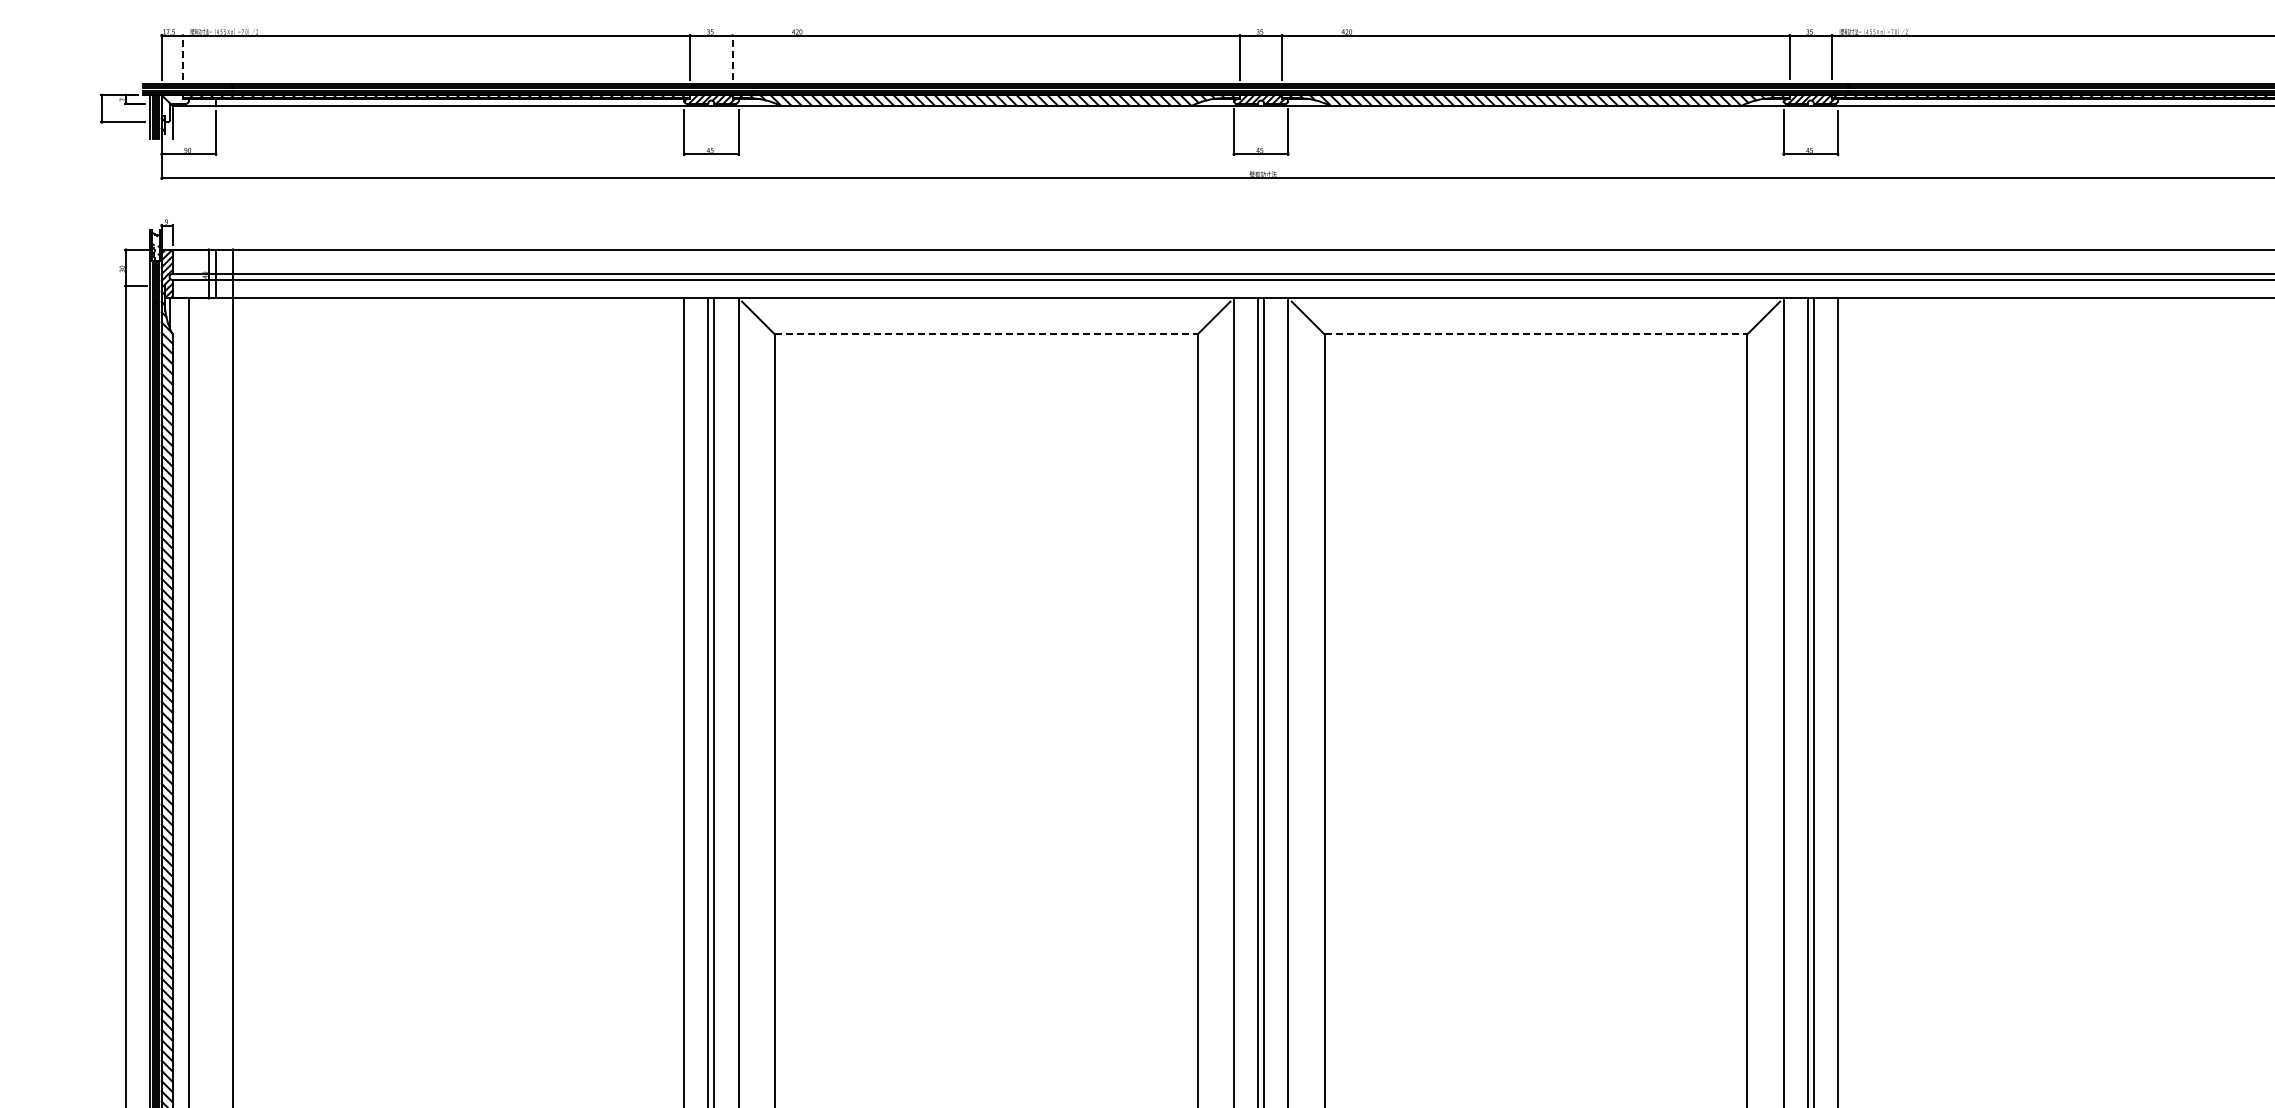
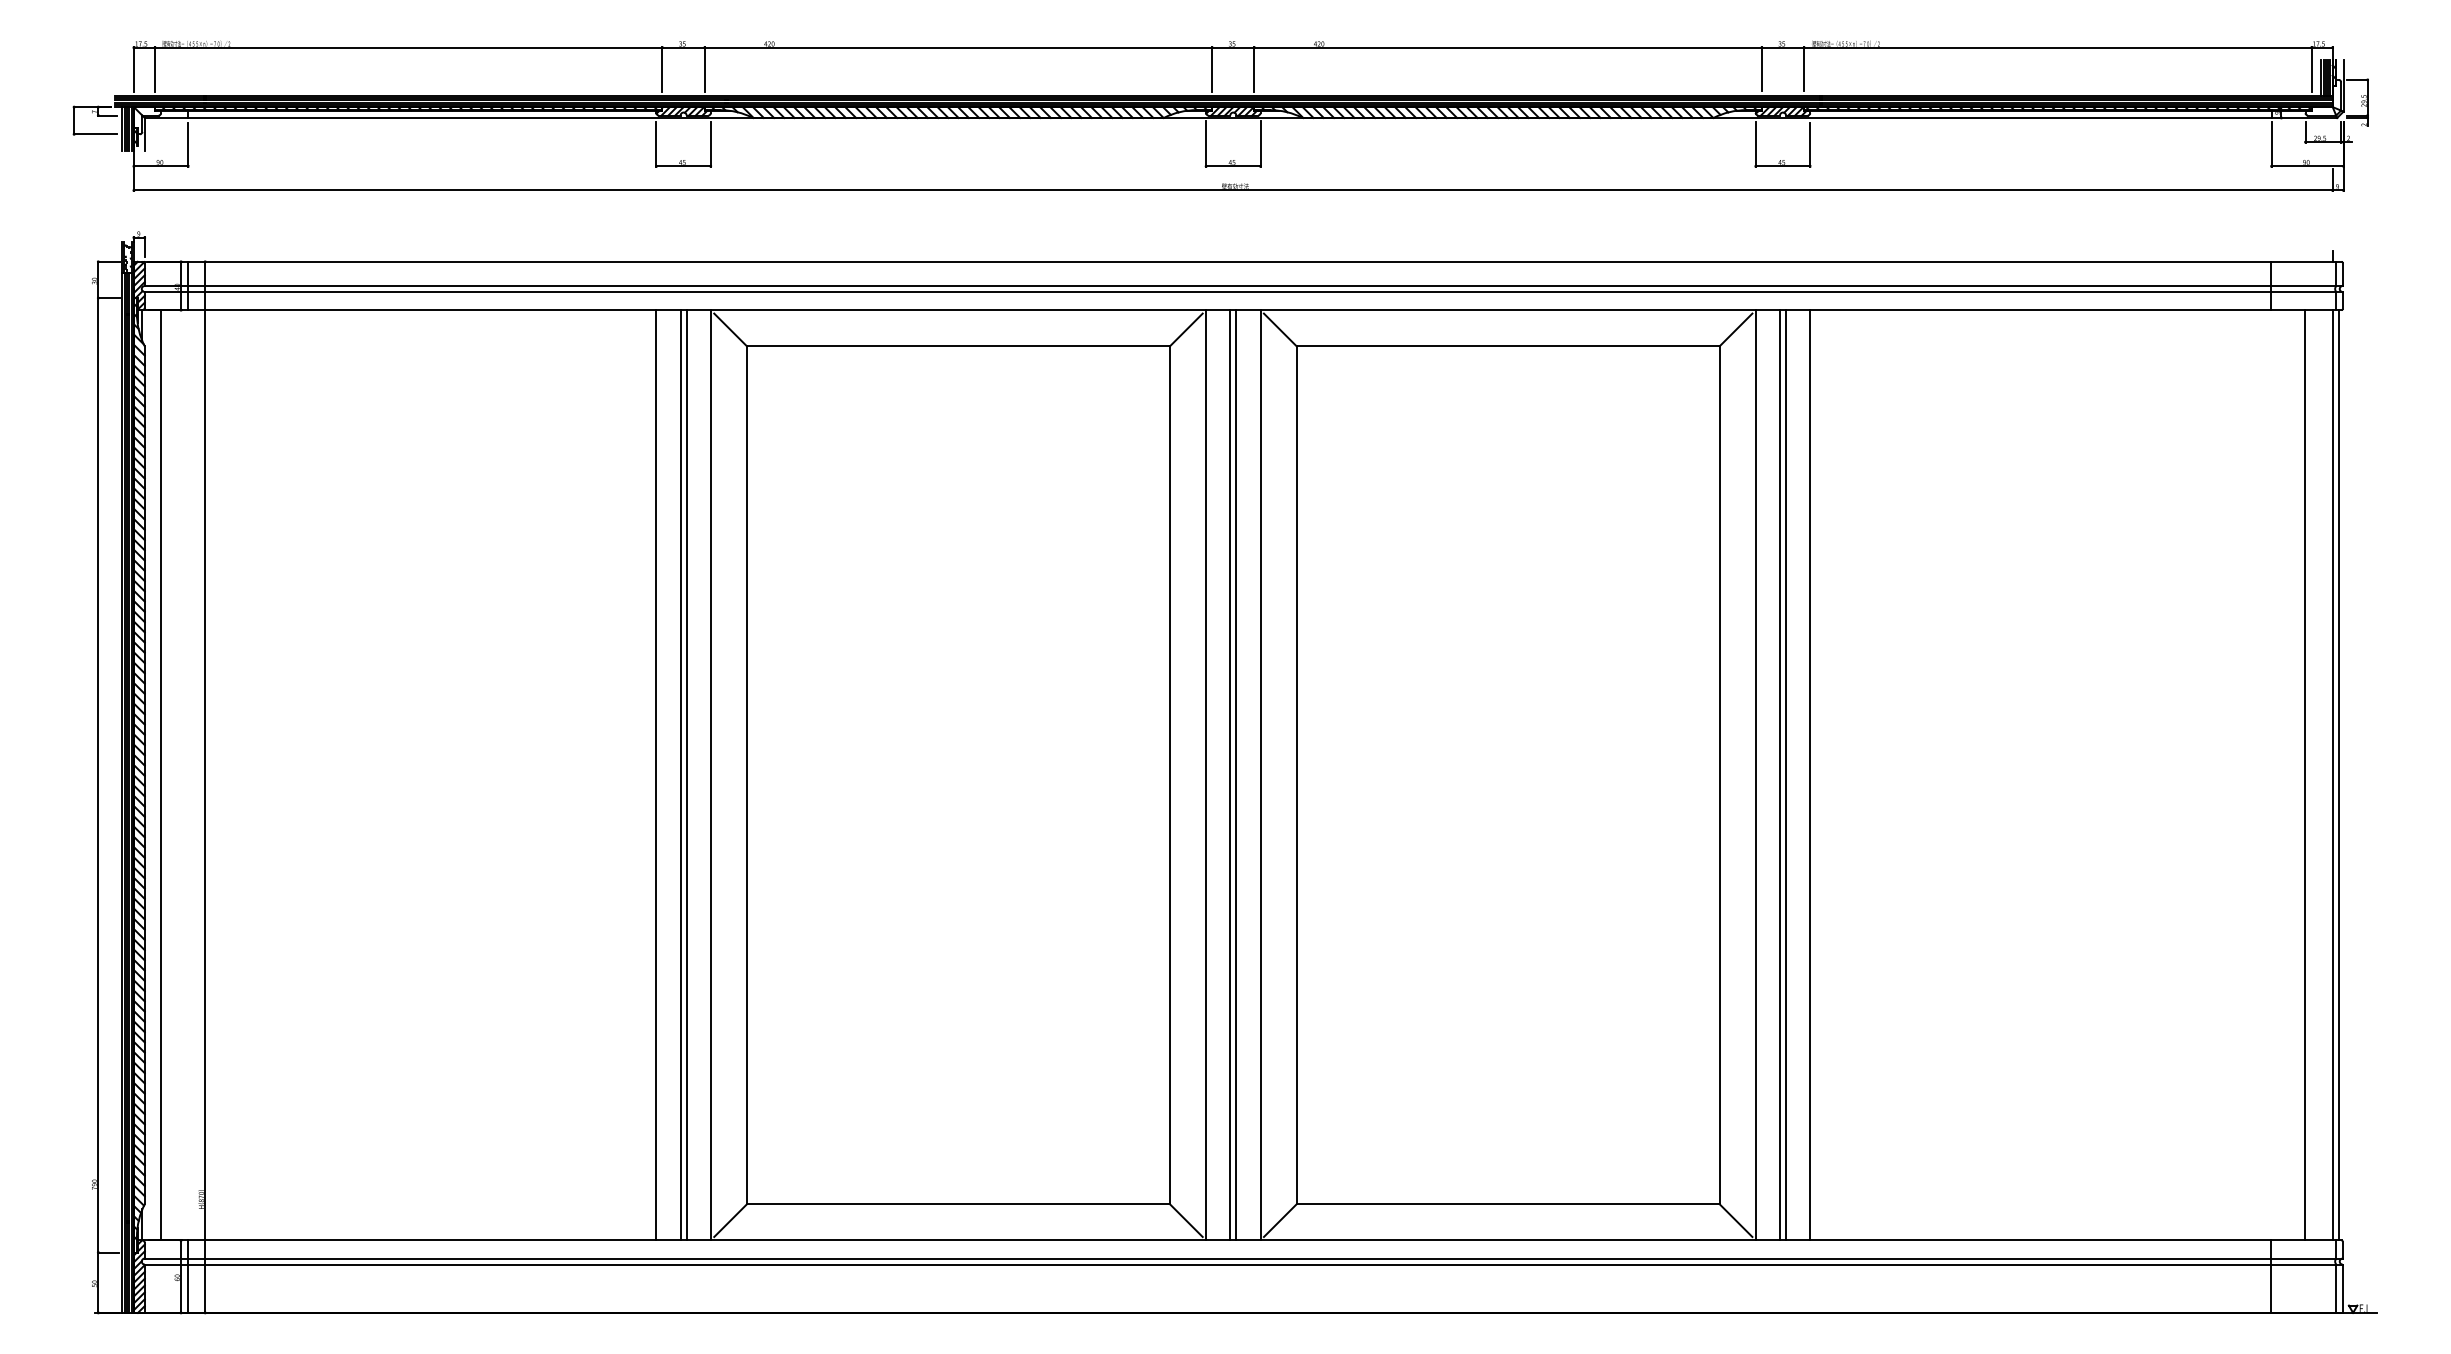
line: (183, 57) -> (155, 69), dashed -> solid
line: (732, 57) -> (704, 69), dashed -> solid
line: (986, 334) -> (958, 346), dashed -> solid
line: (1536, 334) -> (1508, 346), dashed -> solid

